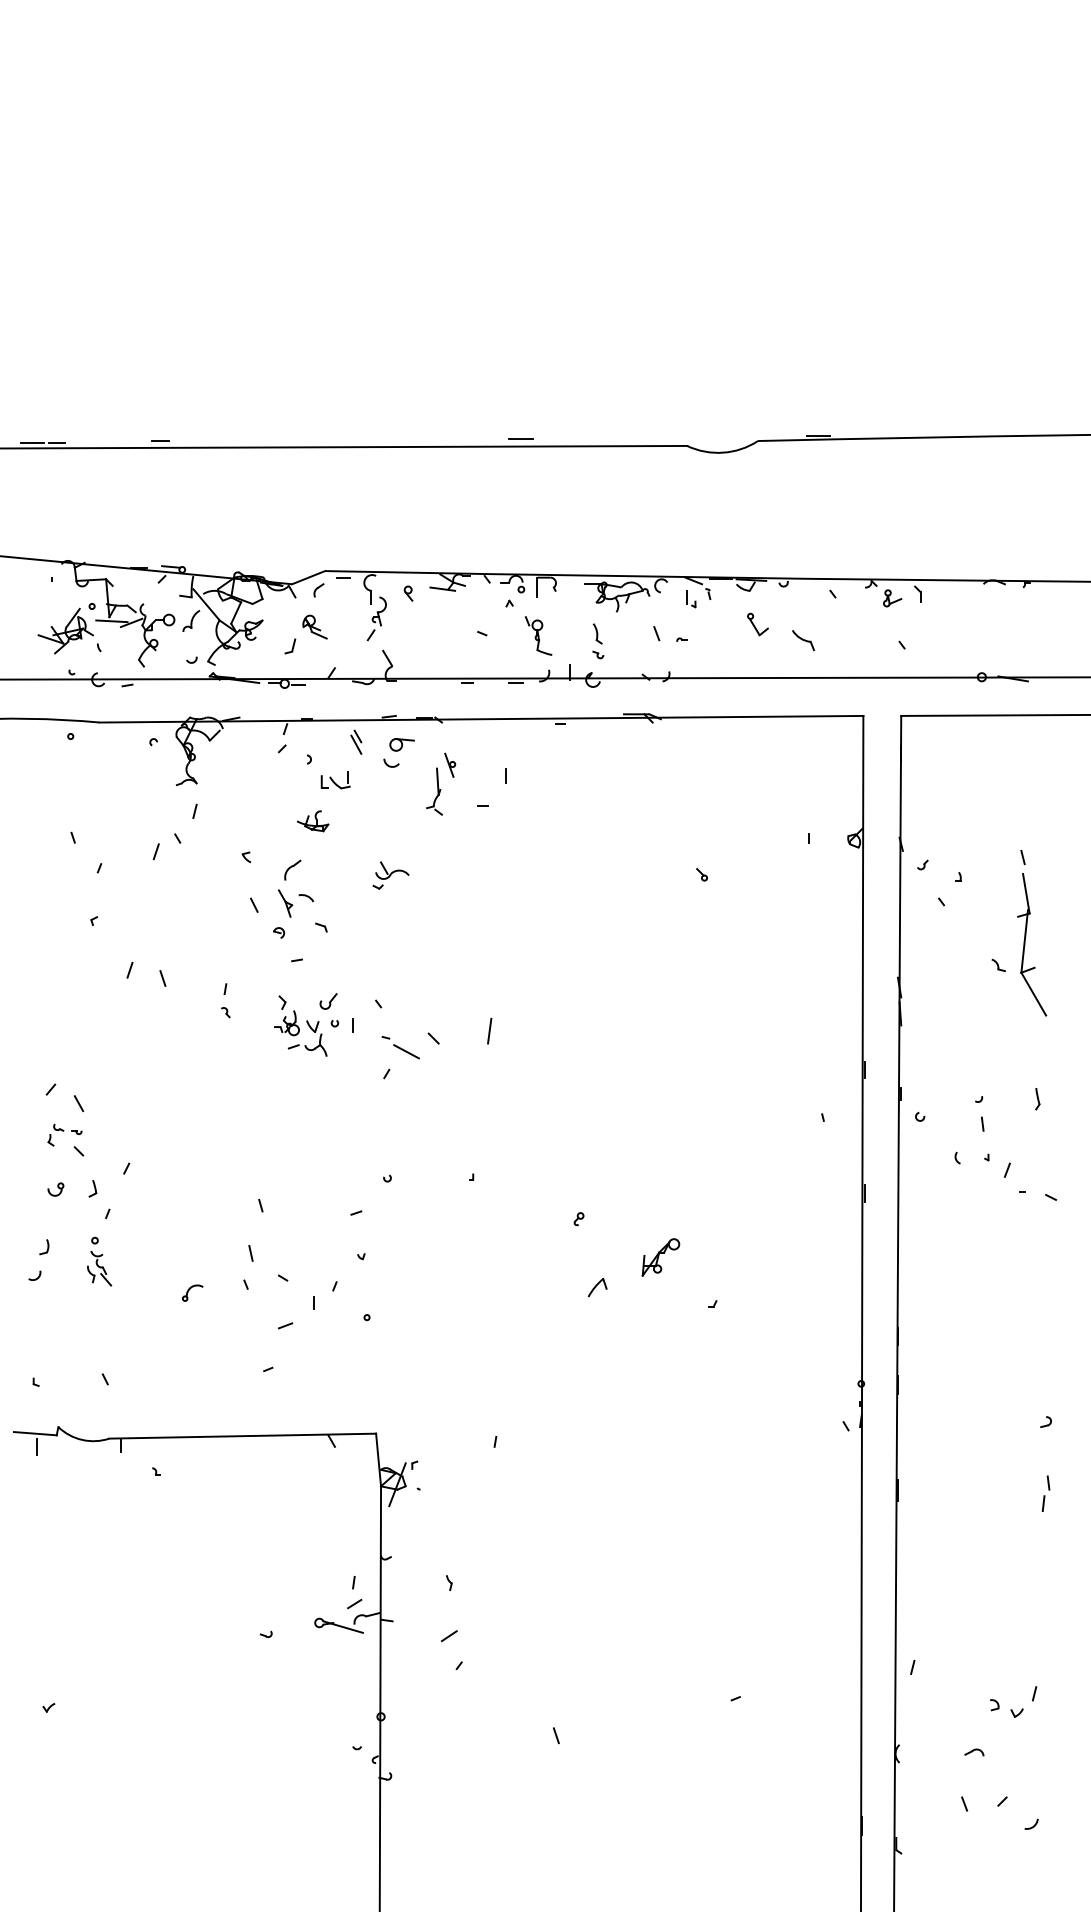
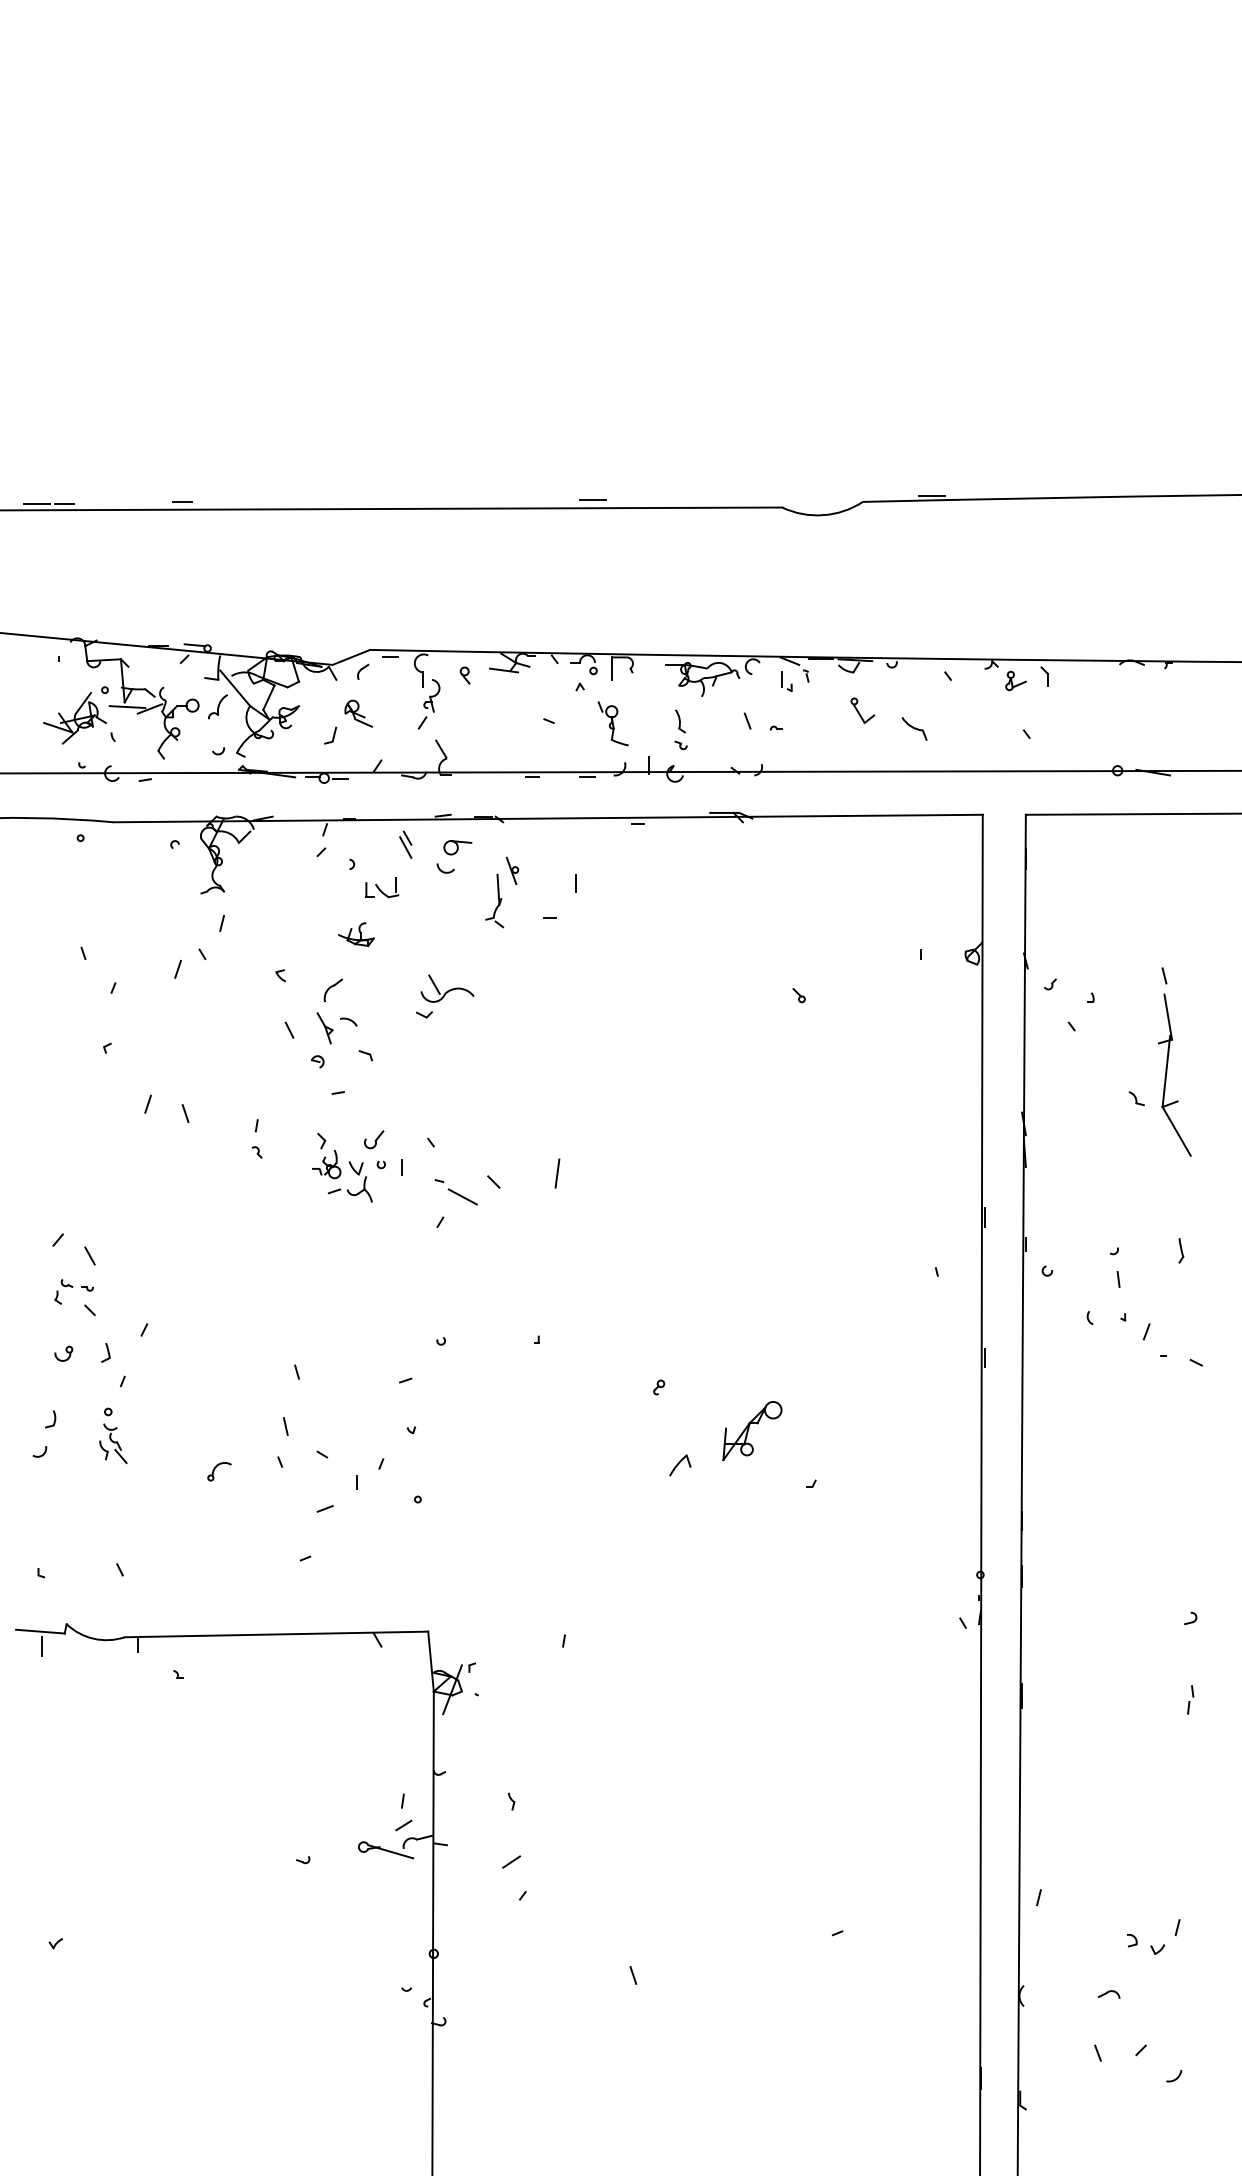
part: (390, 875) -> (444, 996), size x1.4
part: (660, 1257) -> (751, 1431), size x1.4
part: (1045, 1493) -> (1190, 1699), size x0.7

